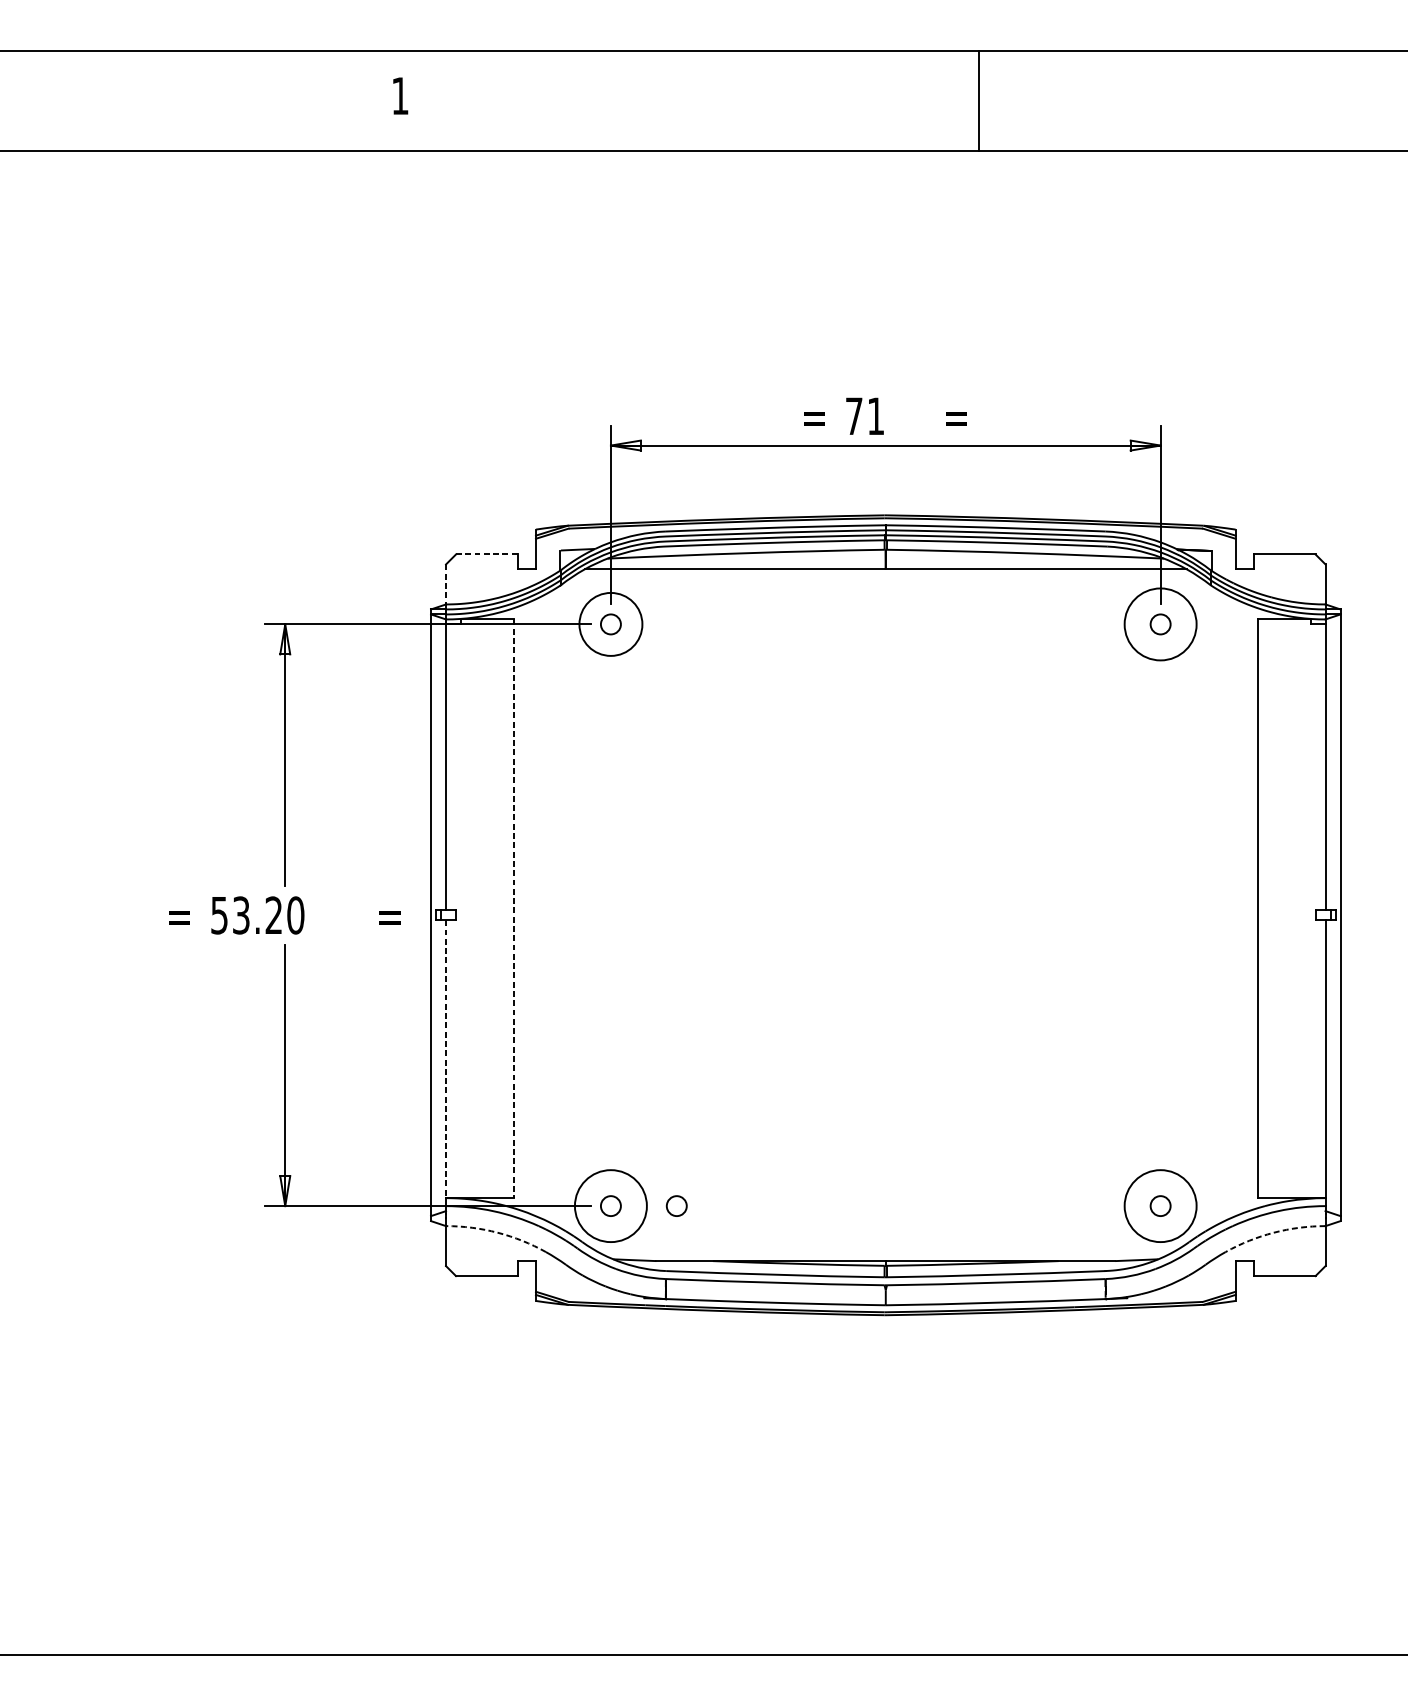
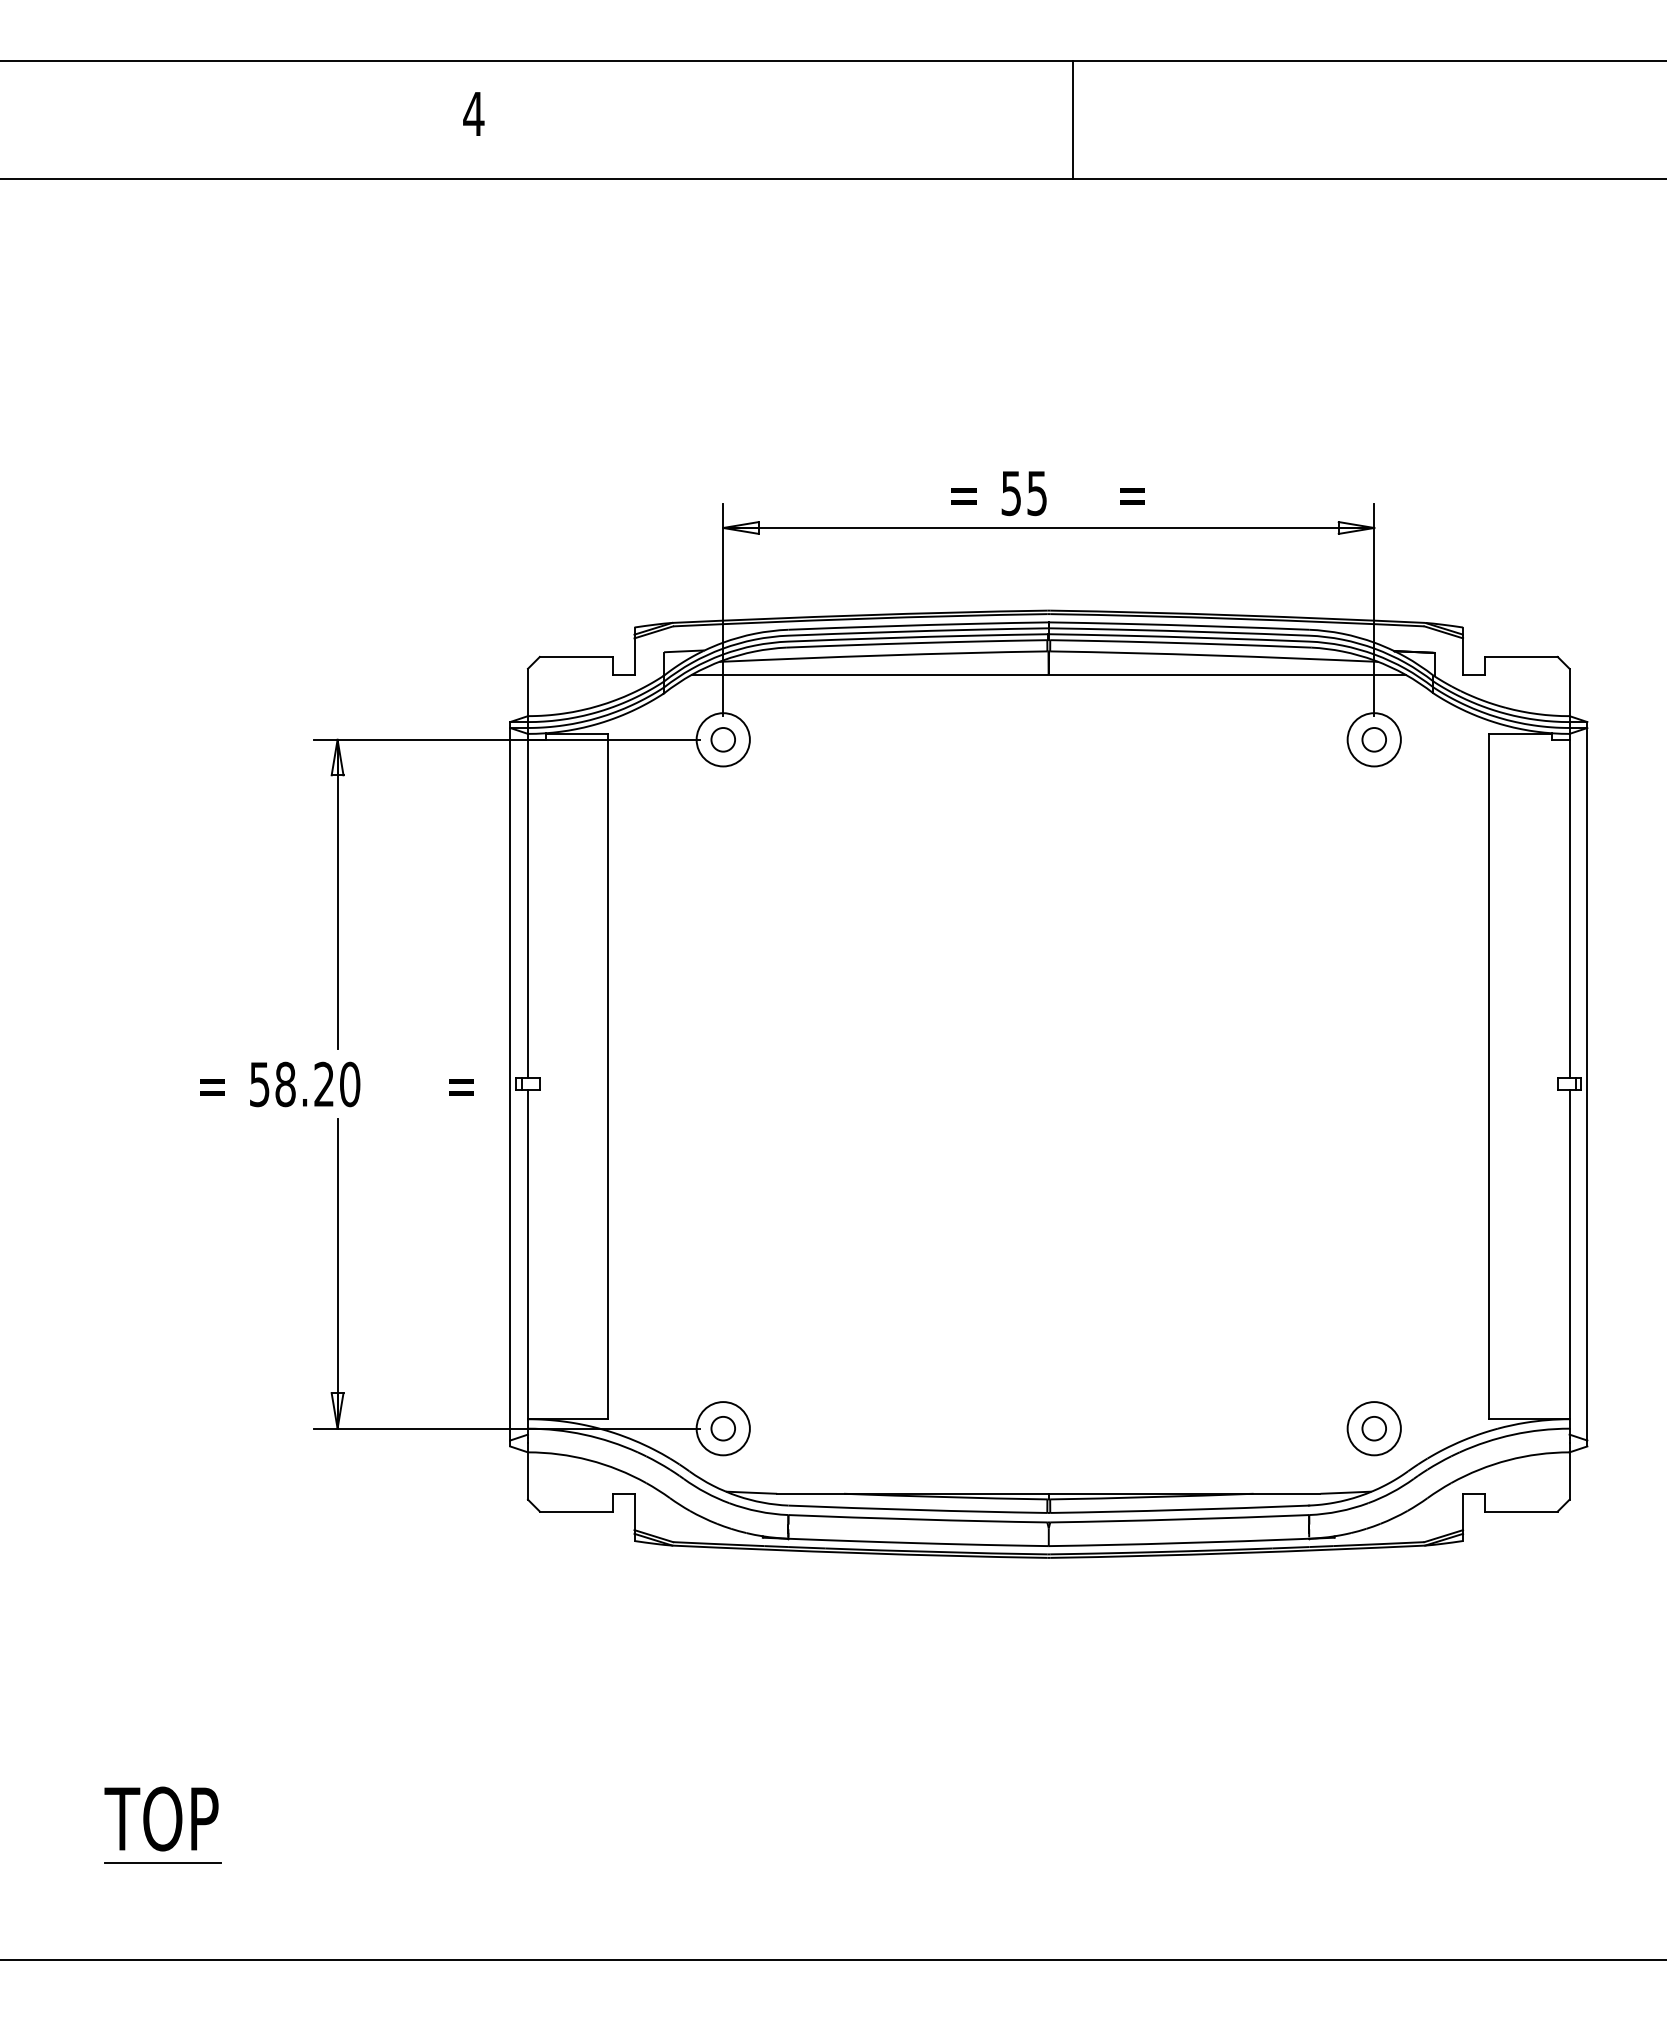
text: (400, 95) -> (473, 113), 1 -> 4
line: (979, 100) -> (1072, 119), moved
text: (864, 416) -> (1023, 493), 71 -> 55
line: (486, 554) -> (575, 656), dashed -> solid
line: (445, 584) -> (527, 692), dashed -> solid
circle: (610, 624) -> (722, 739), size x0.71
circle: (1159, 624) -> (1373, 739), size x0.62
line: (514, 908) -> (608, 1076), dashed -> solid
text: (241, 915) -> (285, 1084), 53.20 -> 58.20
line: (445, 1059) -> (527, 1254), dashed -> solid
circle: (610, 1205) -> (722, 1428), size x0.62
circle: (676, 1205) -> (800, 1428), removed
circle: (1159, 1205) -> (1373, 1428), size x0.62
arc: (497, 1232) -> (589, 1460), dashed -> solid
arc: (1273, 1232) -> (1508, 1460), dashed -> solid
part: (137, 1540) -> (162, 1824), added

